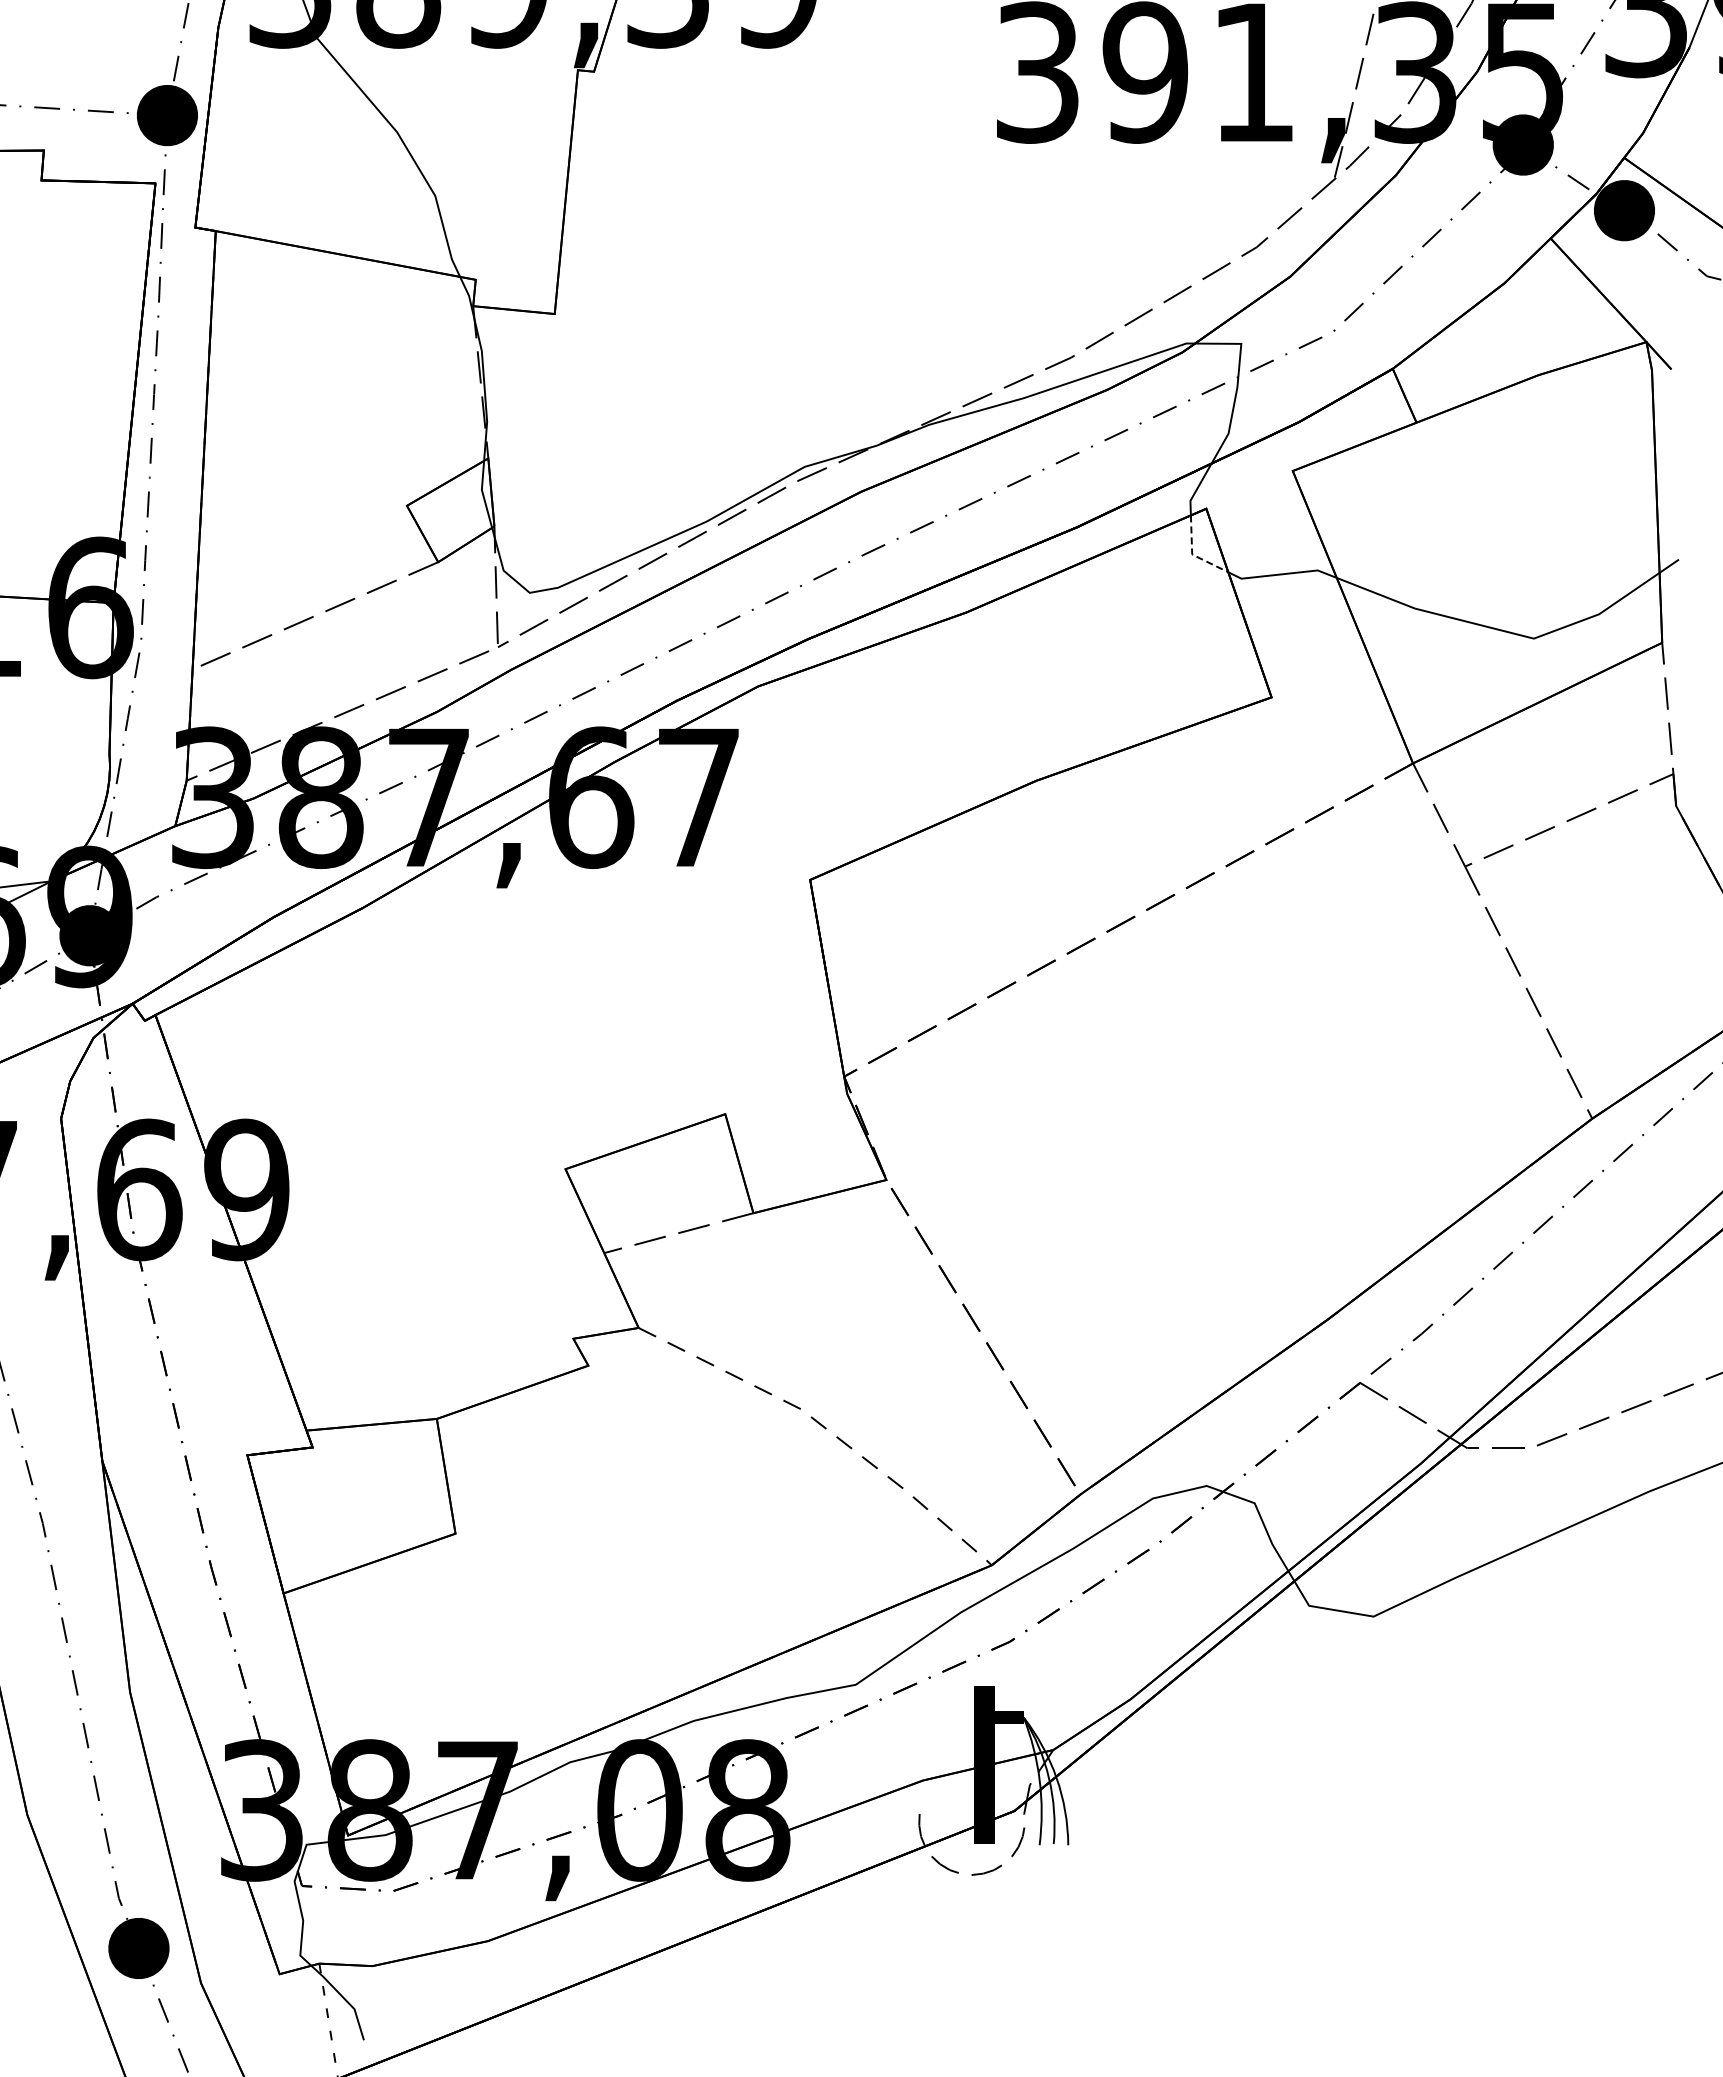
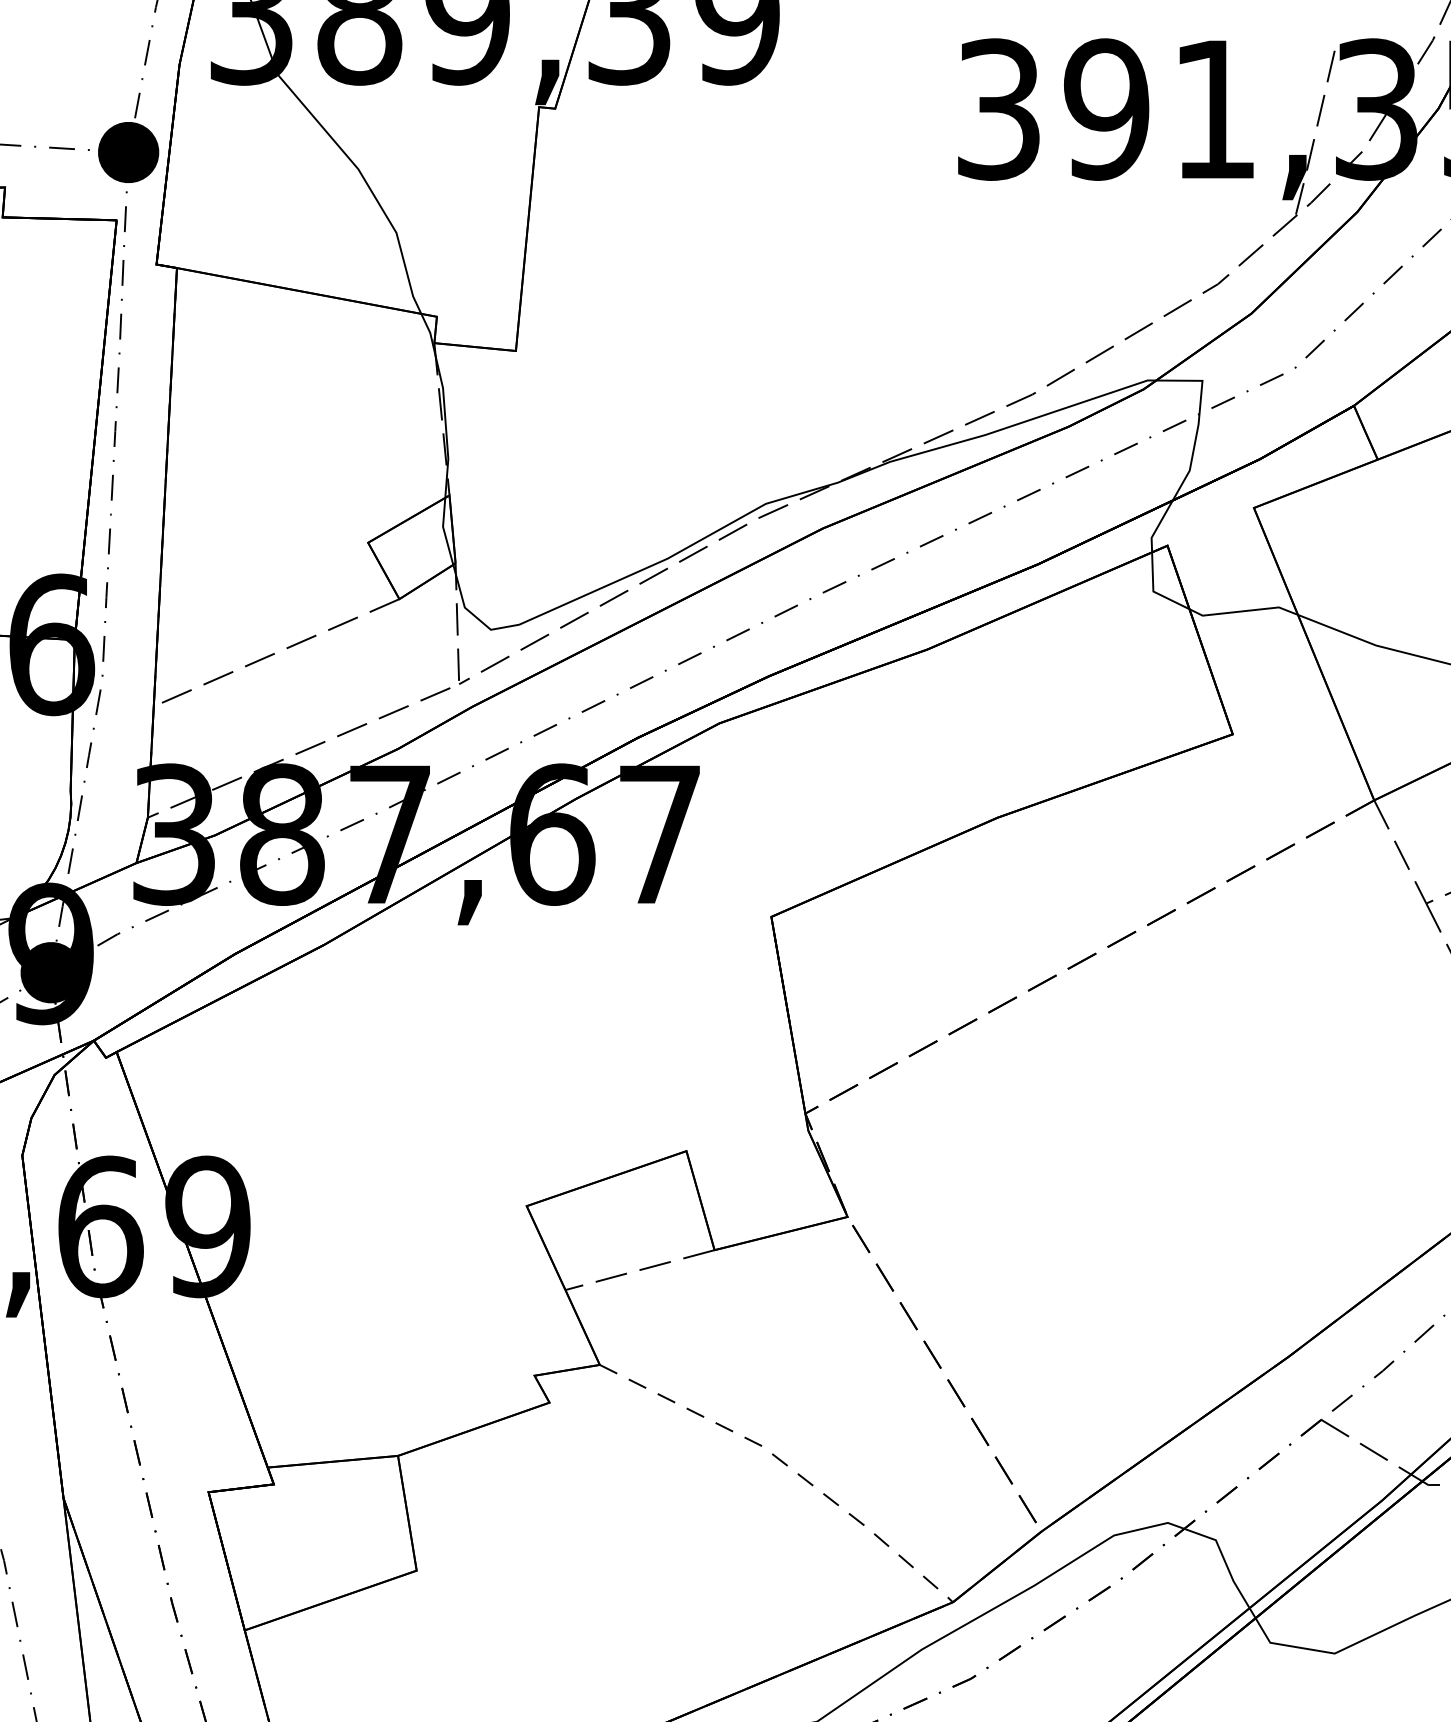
line: (1192, 554) -> (1153, 591), dashed -> solid

